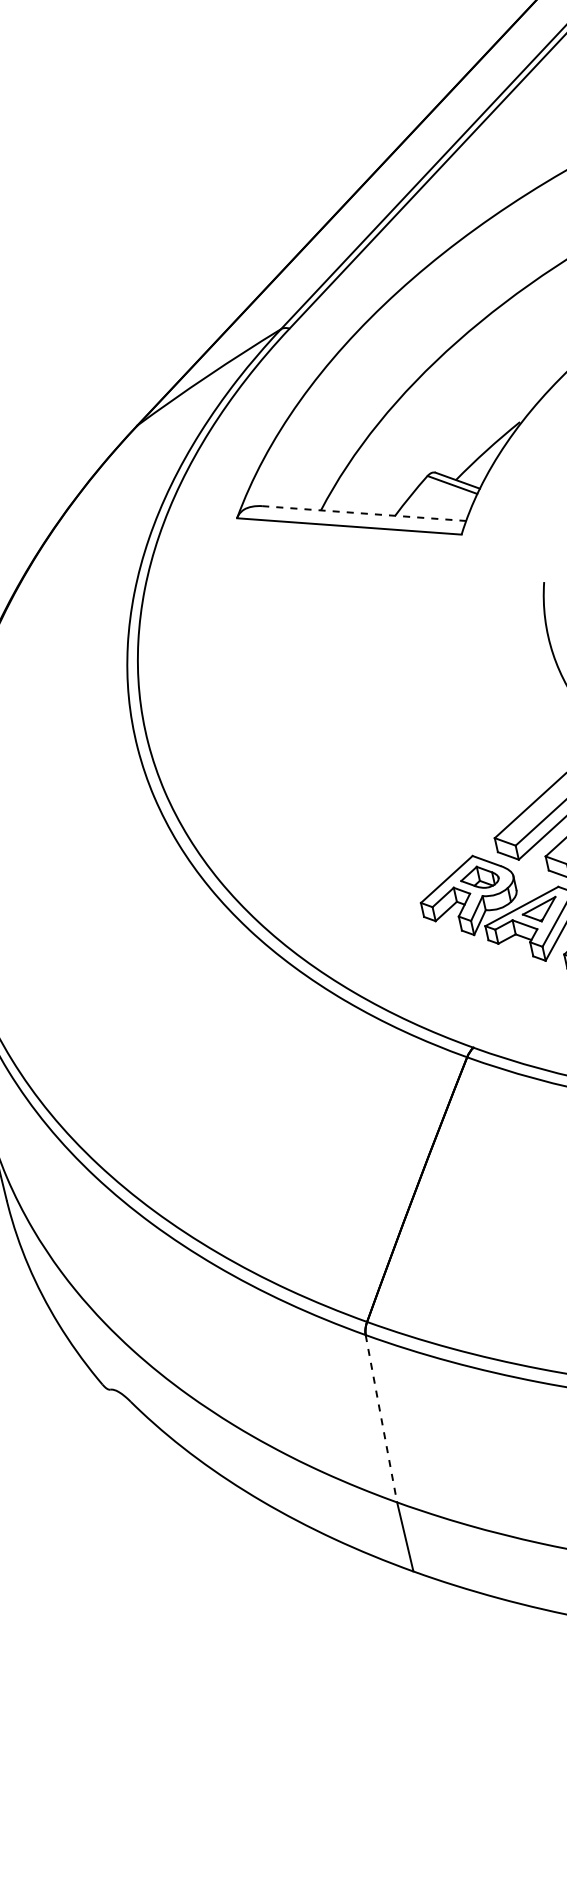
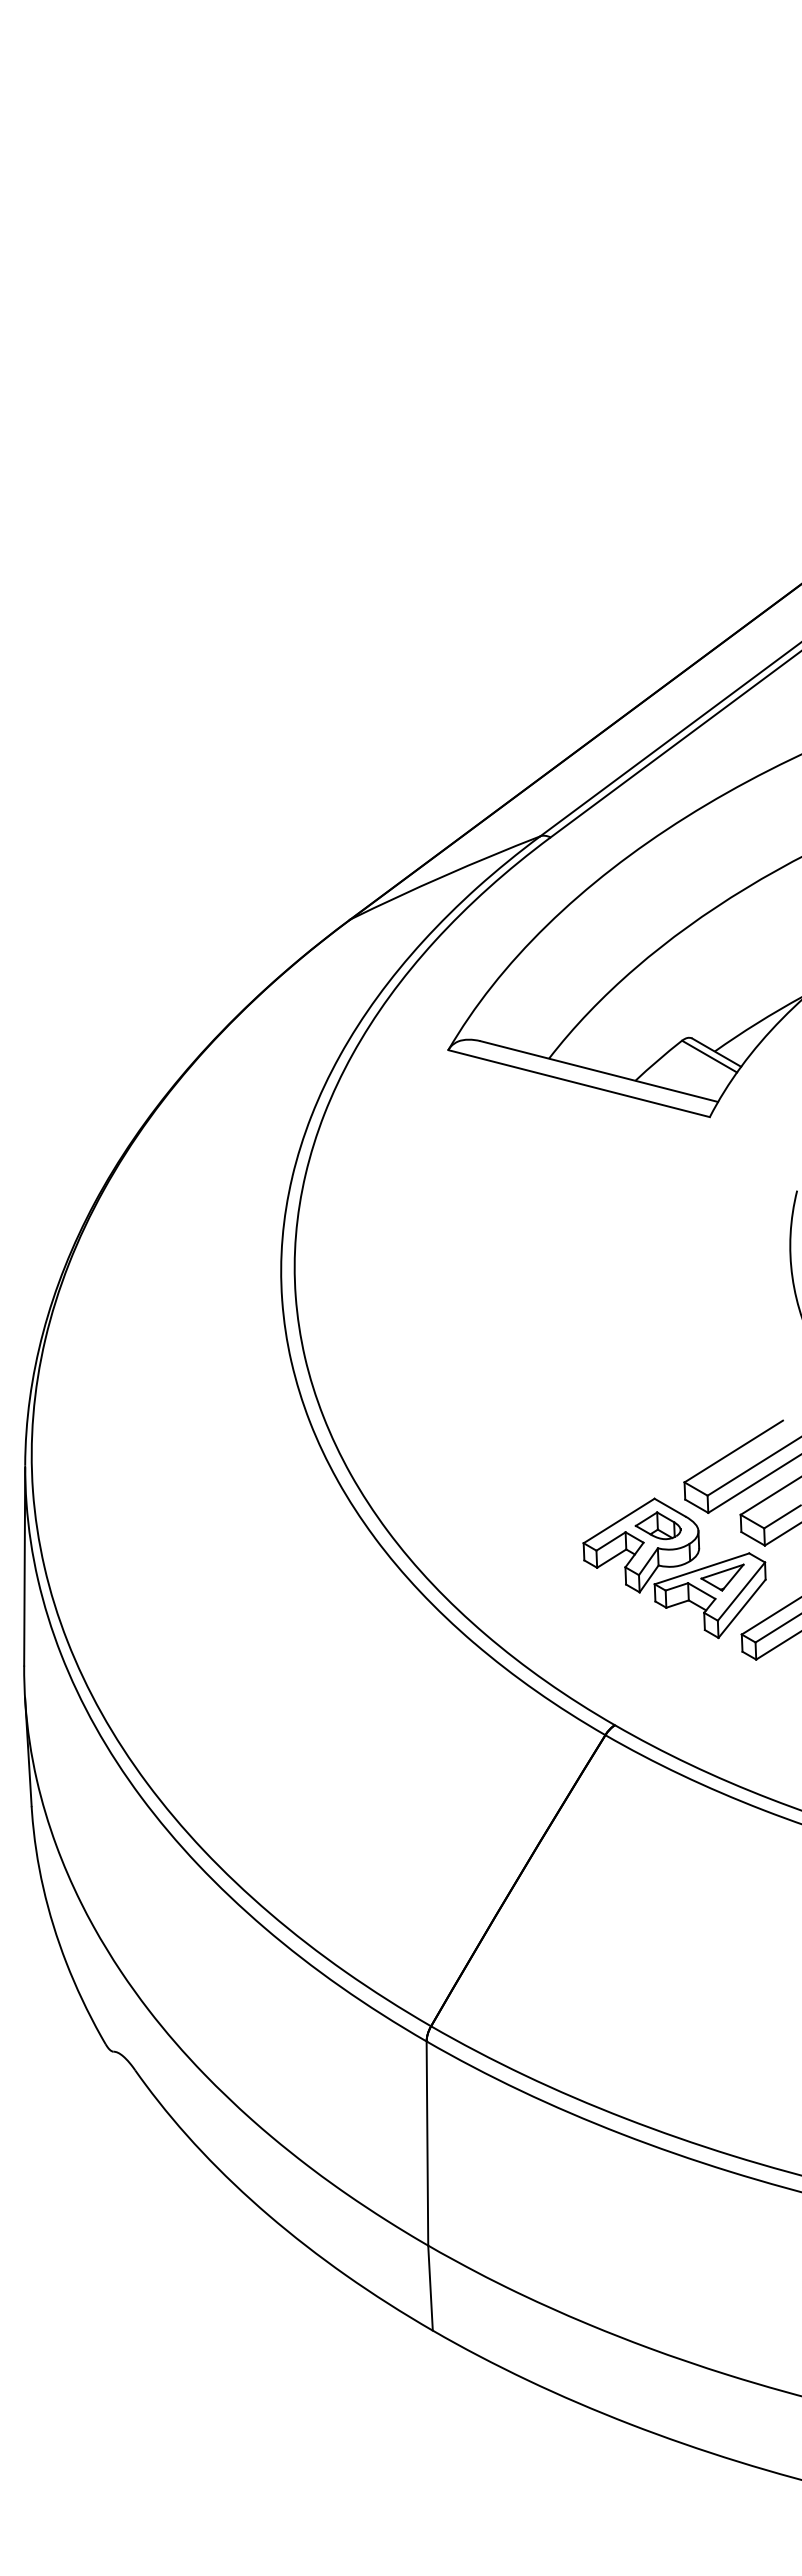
line: (364, 513) -> (599, 1071), dashed -> solid
line: (381, 1419) -> (427, 2144), dashed -> solid

